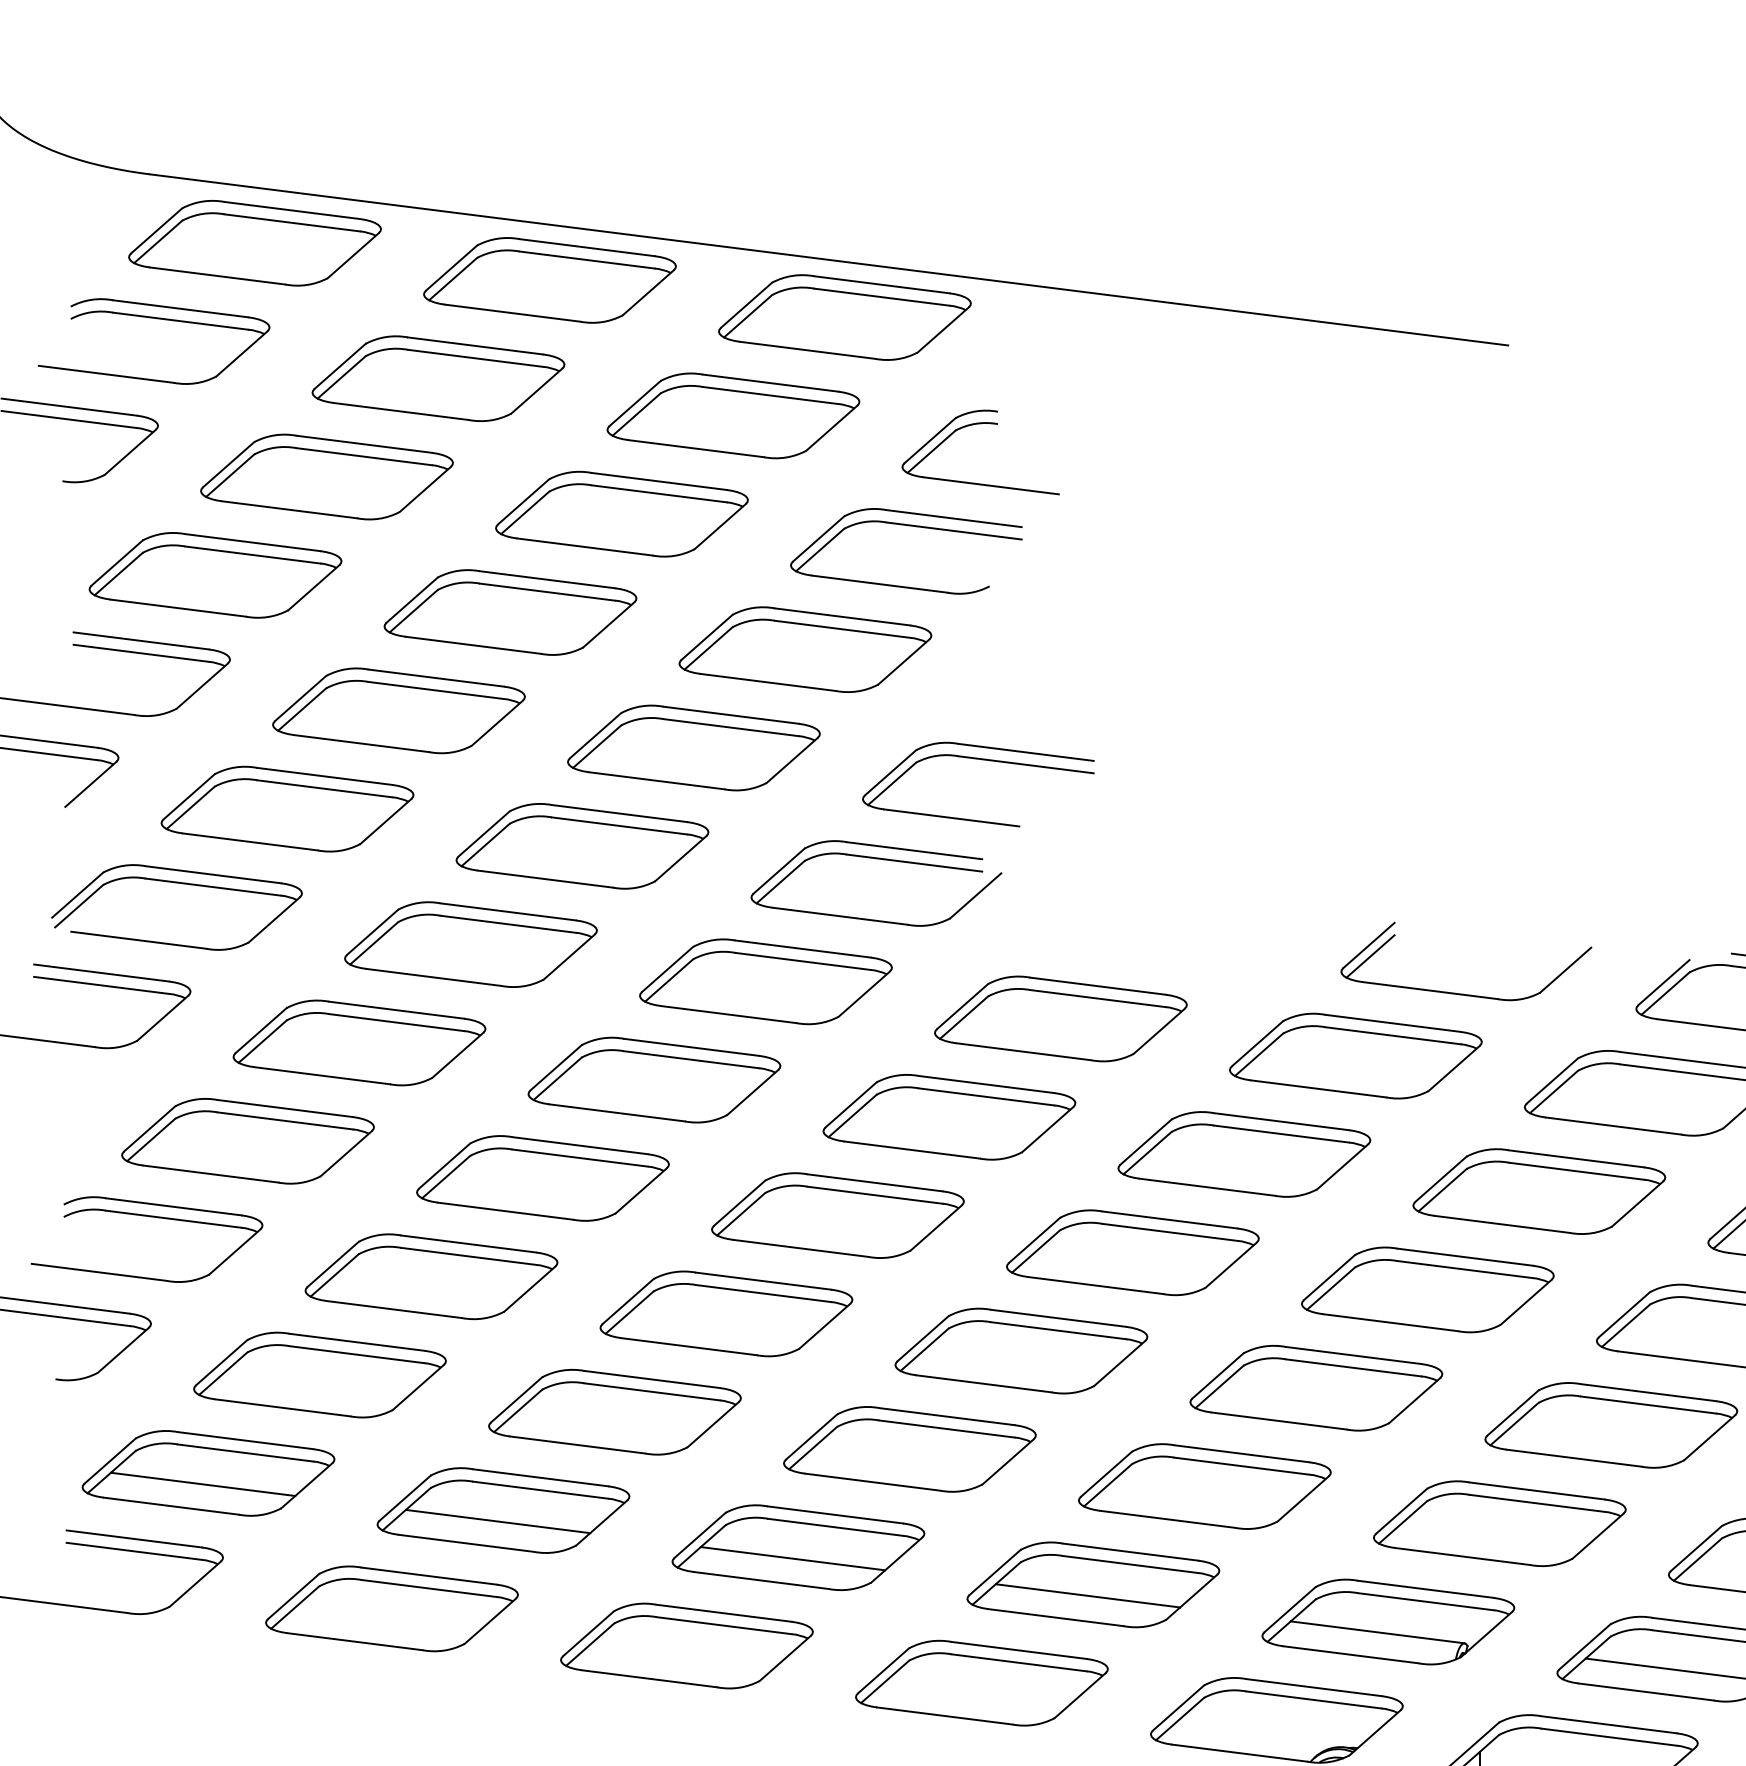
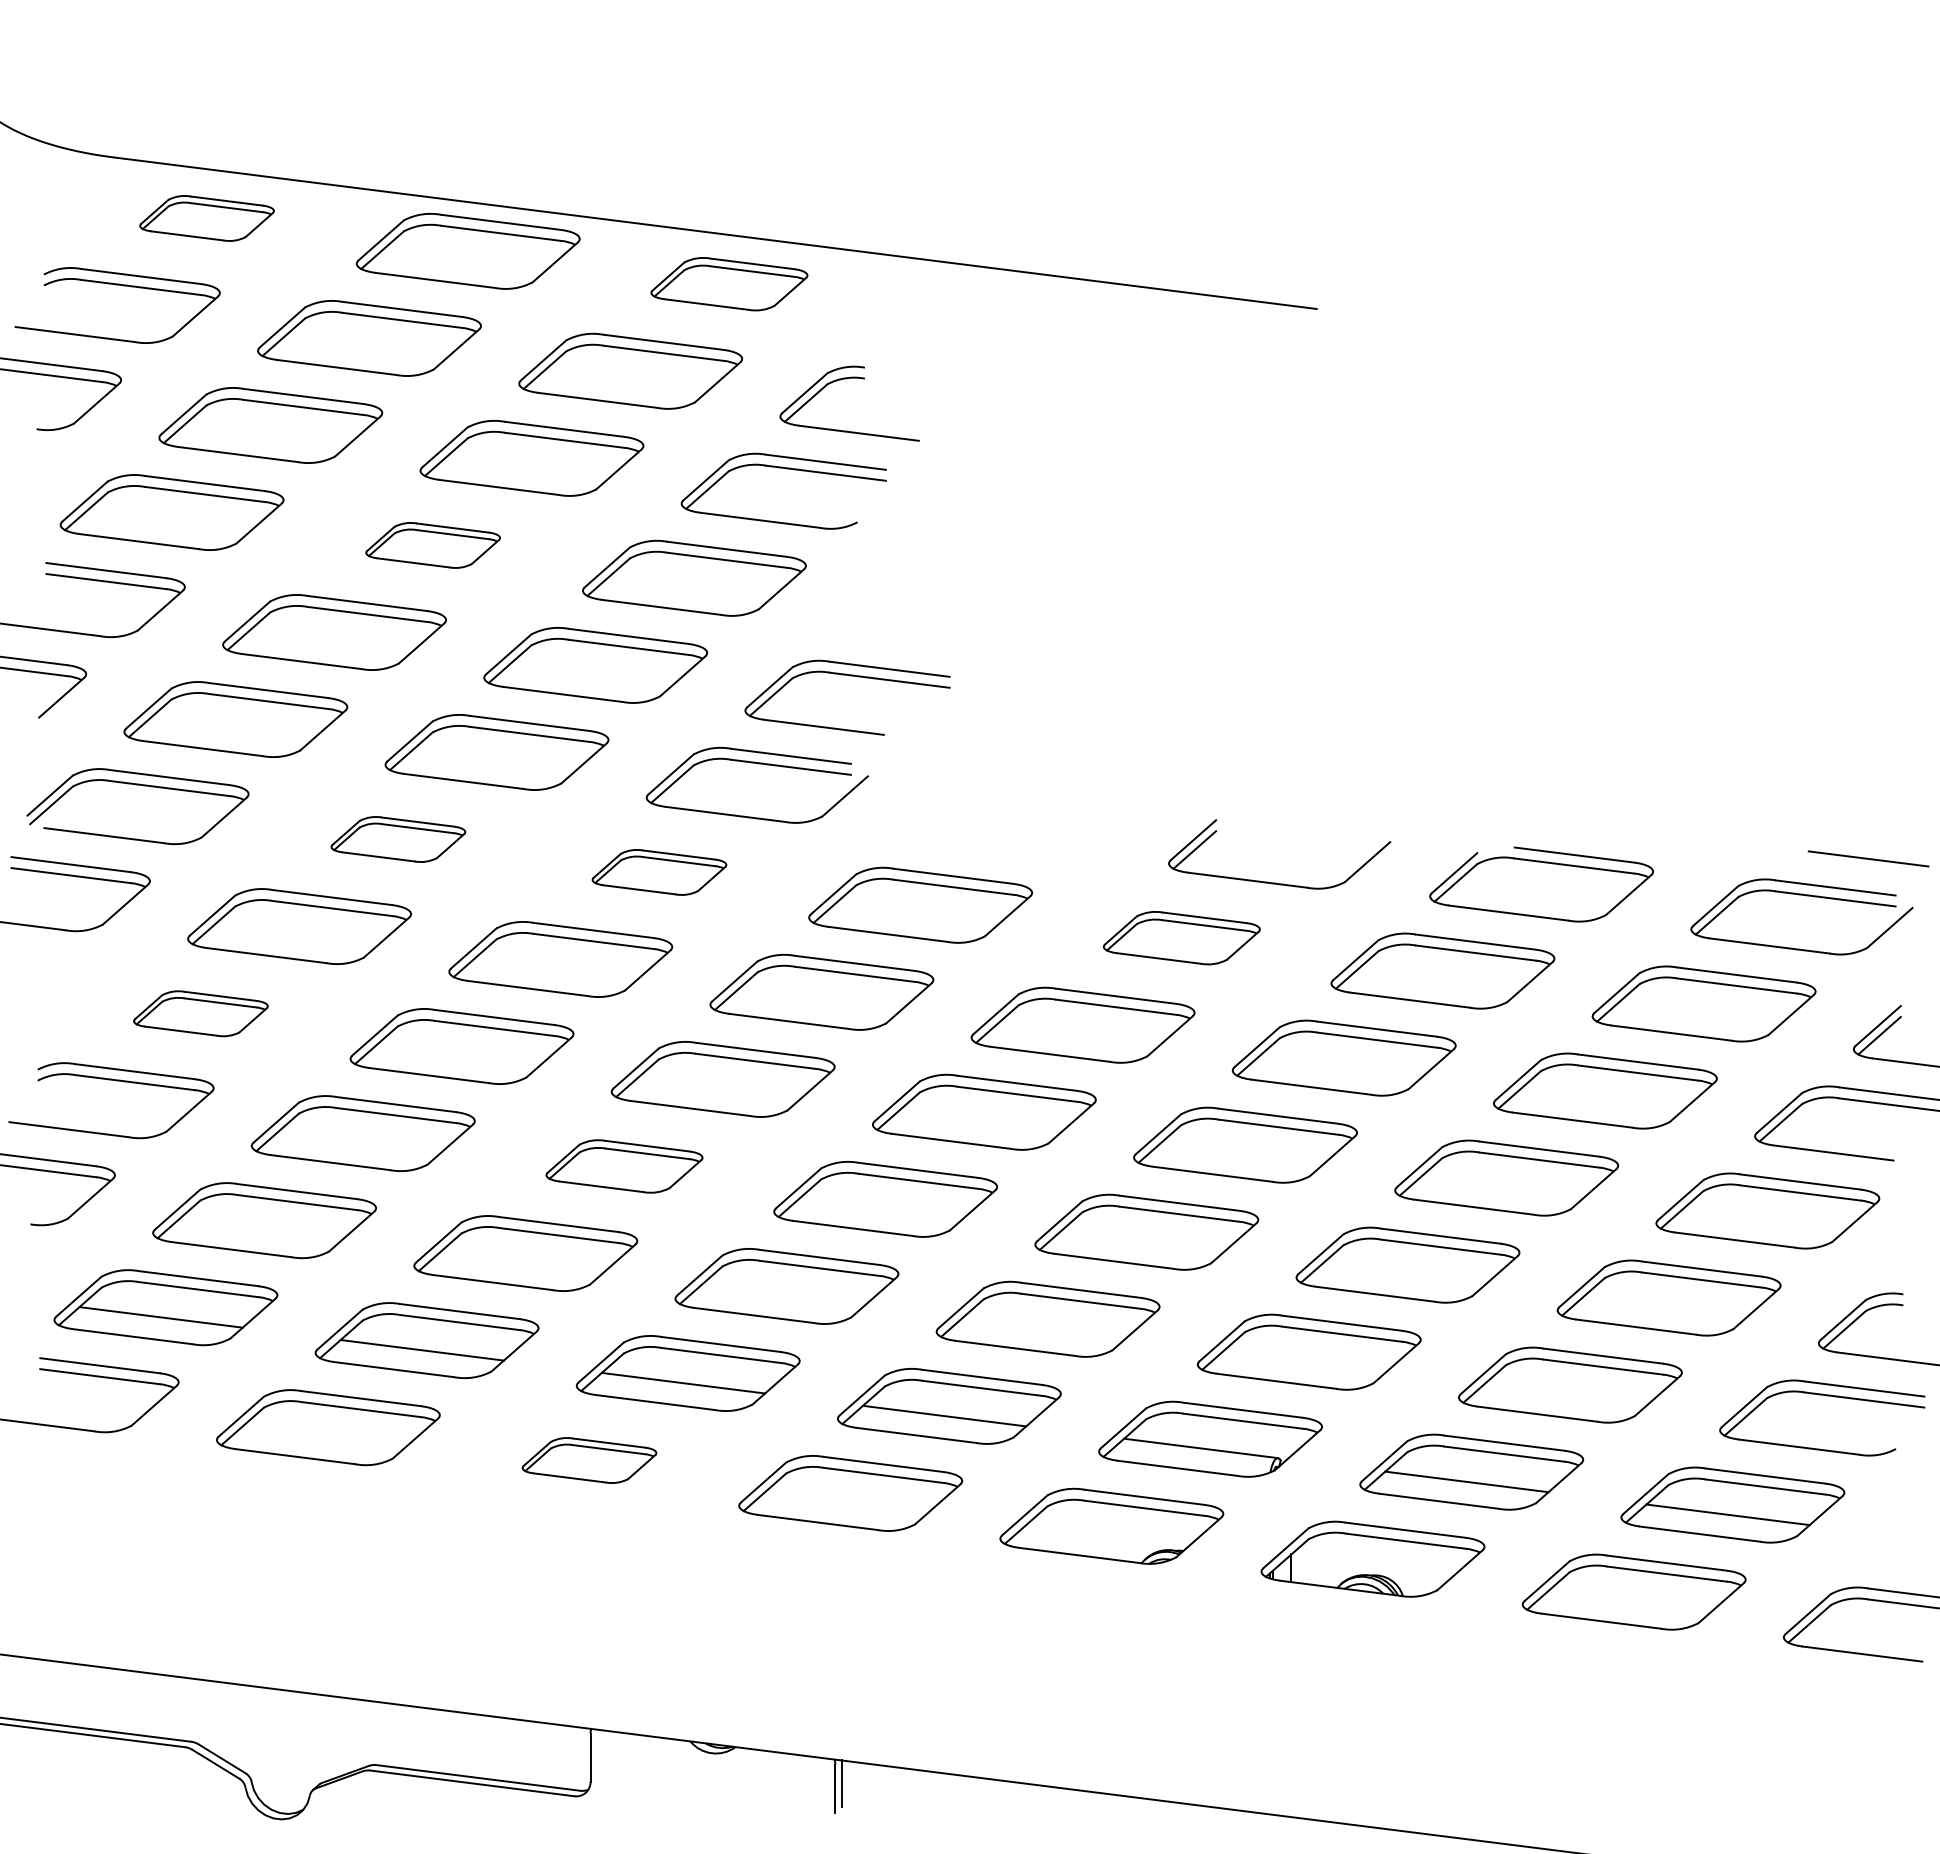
part: (254, 243) -> (206, 218), size x0.6
part: (845, 316) -> (729, 283), size x0.7
part: (509, 612) -> (432, 545), size x0.6
part: (471, 944) -> (398, 839), size x0.6
part: (765, 981) -> (659, 872), size x0.6
part: (1355, 1055) -> (1181, 937), size x0.7
part: (247, 1141) -> (200, 1013), size x0.6
part: (726, 1313) -> (624, 1166), size x0.7
part: (686, 1645) -> (589, 1460), size x0.6

